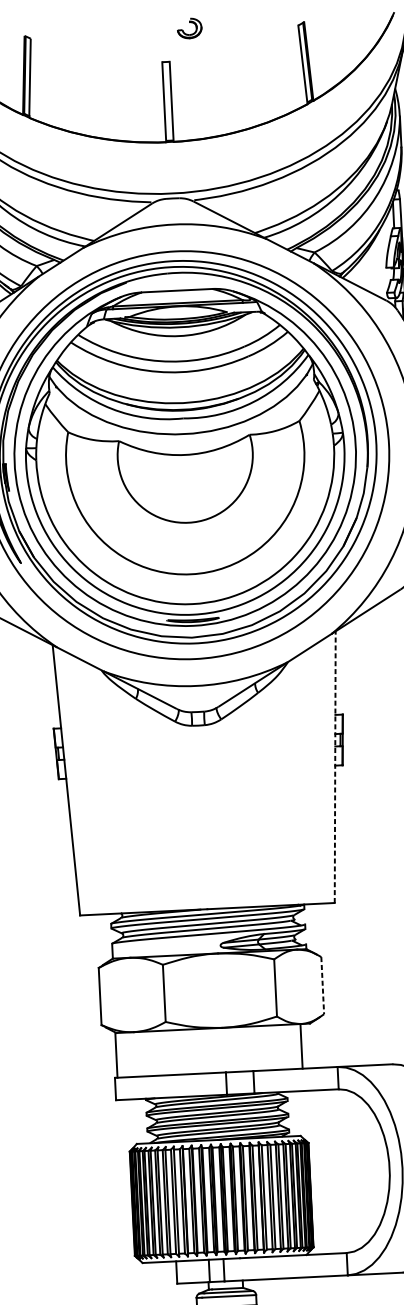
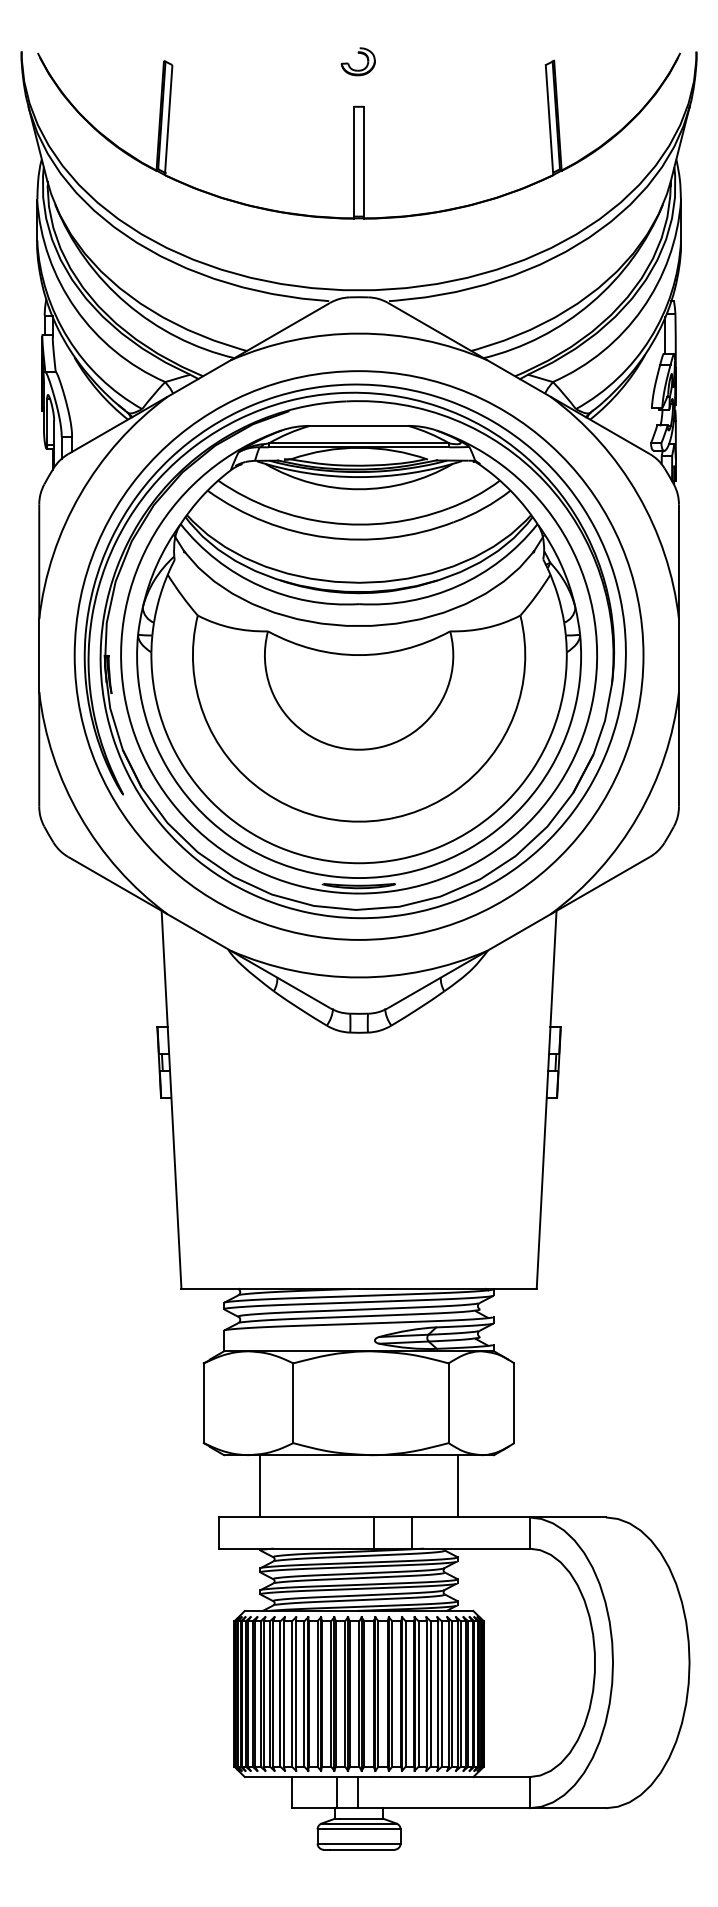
part: (188, 22) -> (357, 53), moved
line: (335, 766) -> (546, 1099), dashed -> solid
line: (322, 985) -> (514, 1403), dashed -> solid
line: (301, 1046) -> (457, 1486), moved
line: (116, 1055) -> (260, 1486), moved

